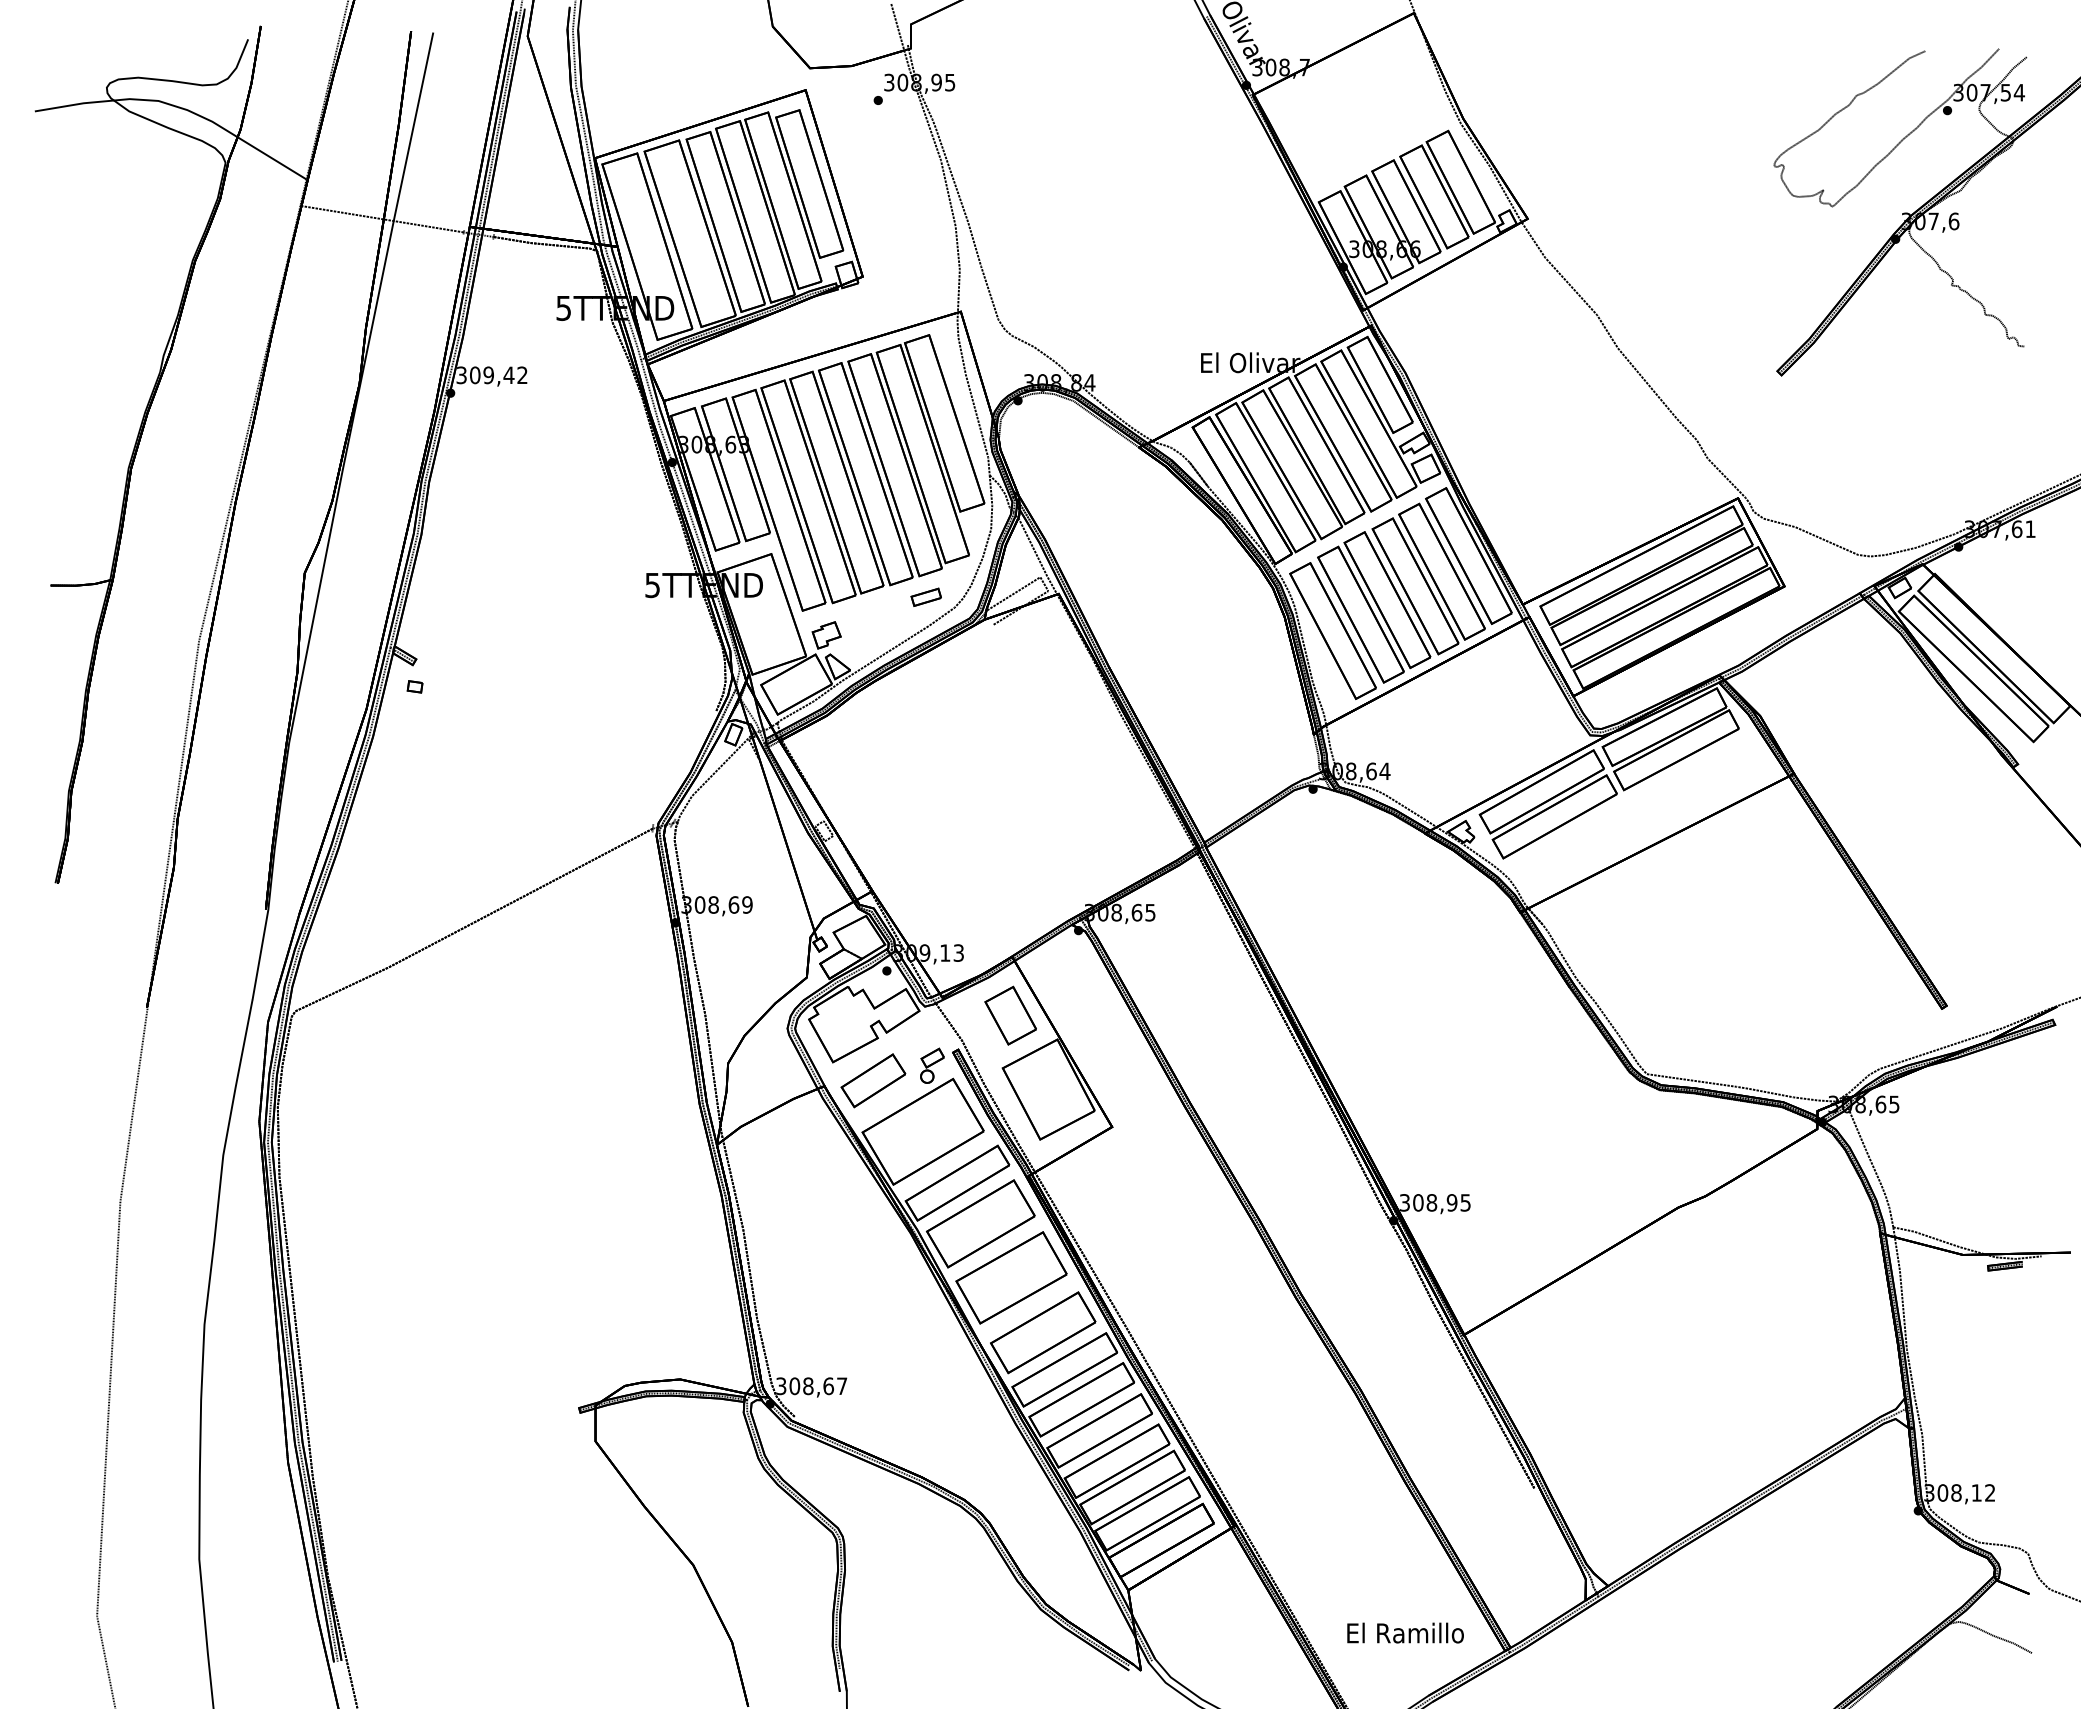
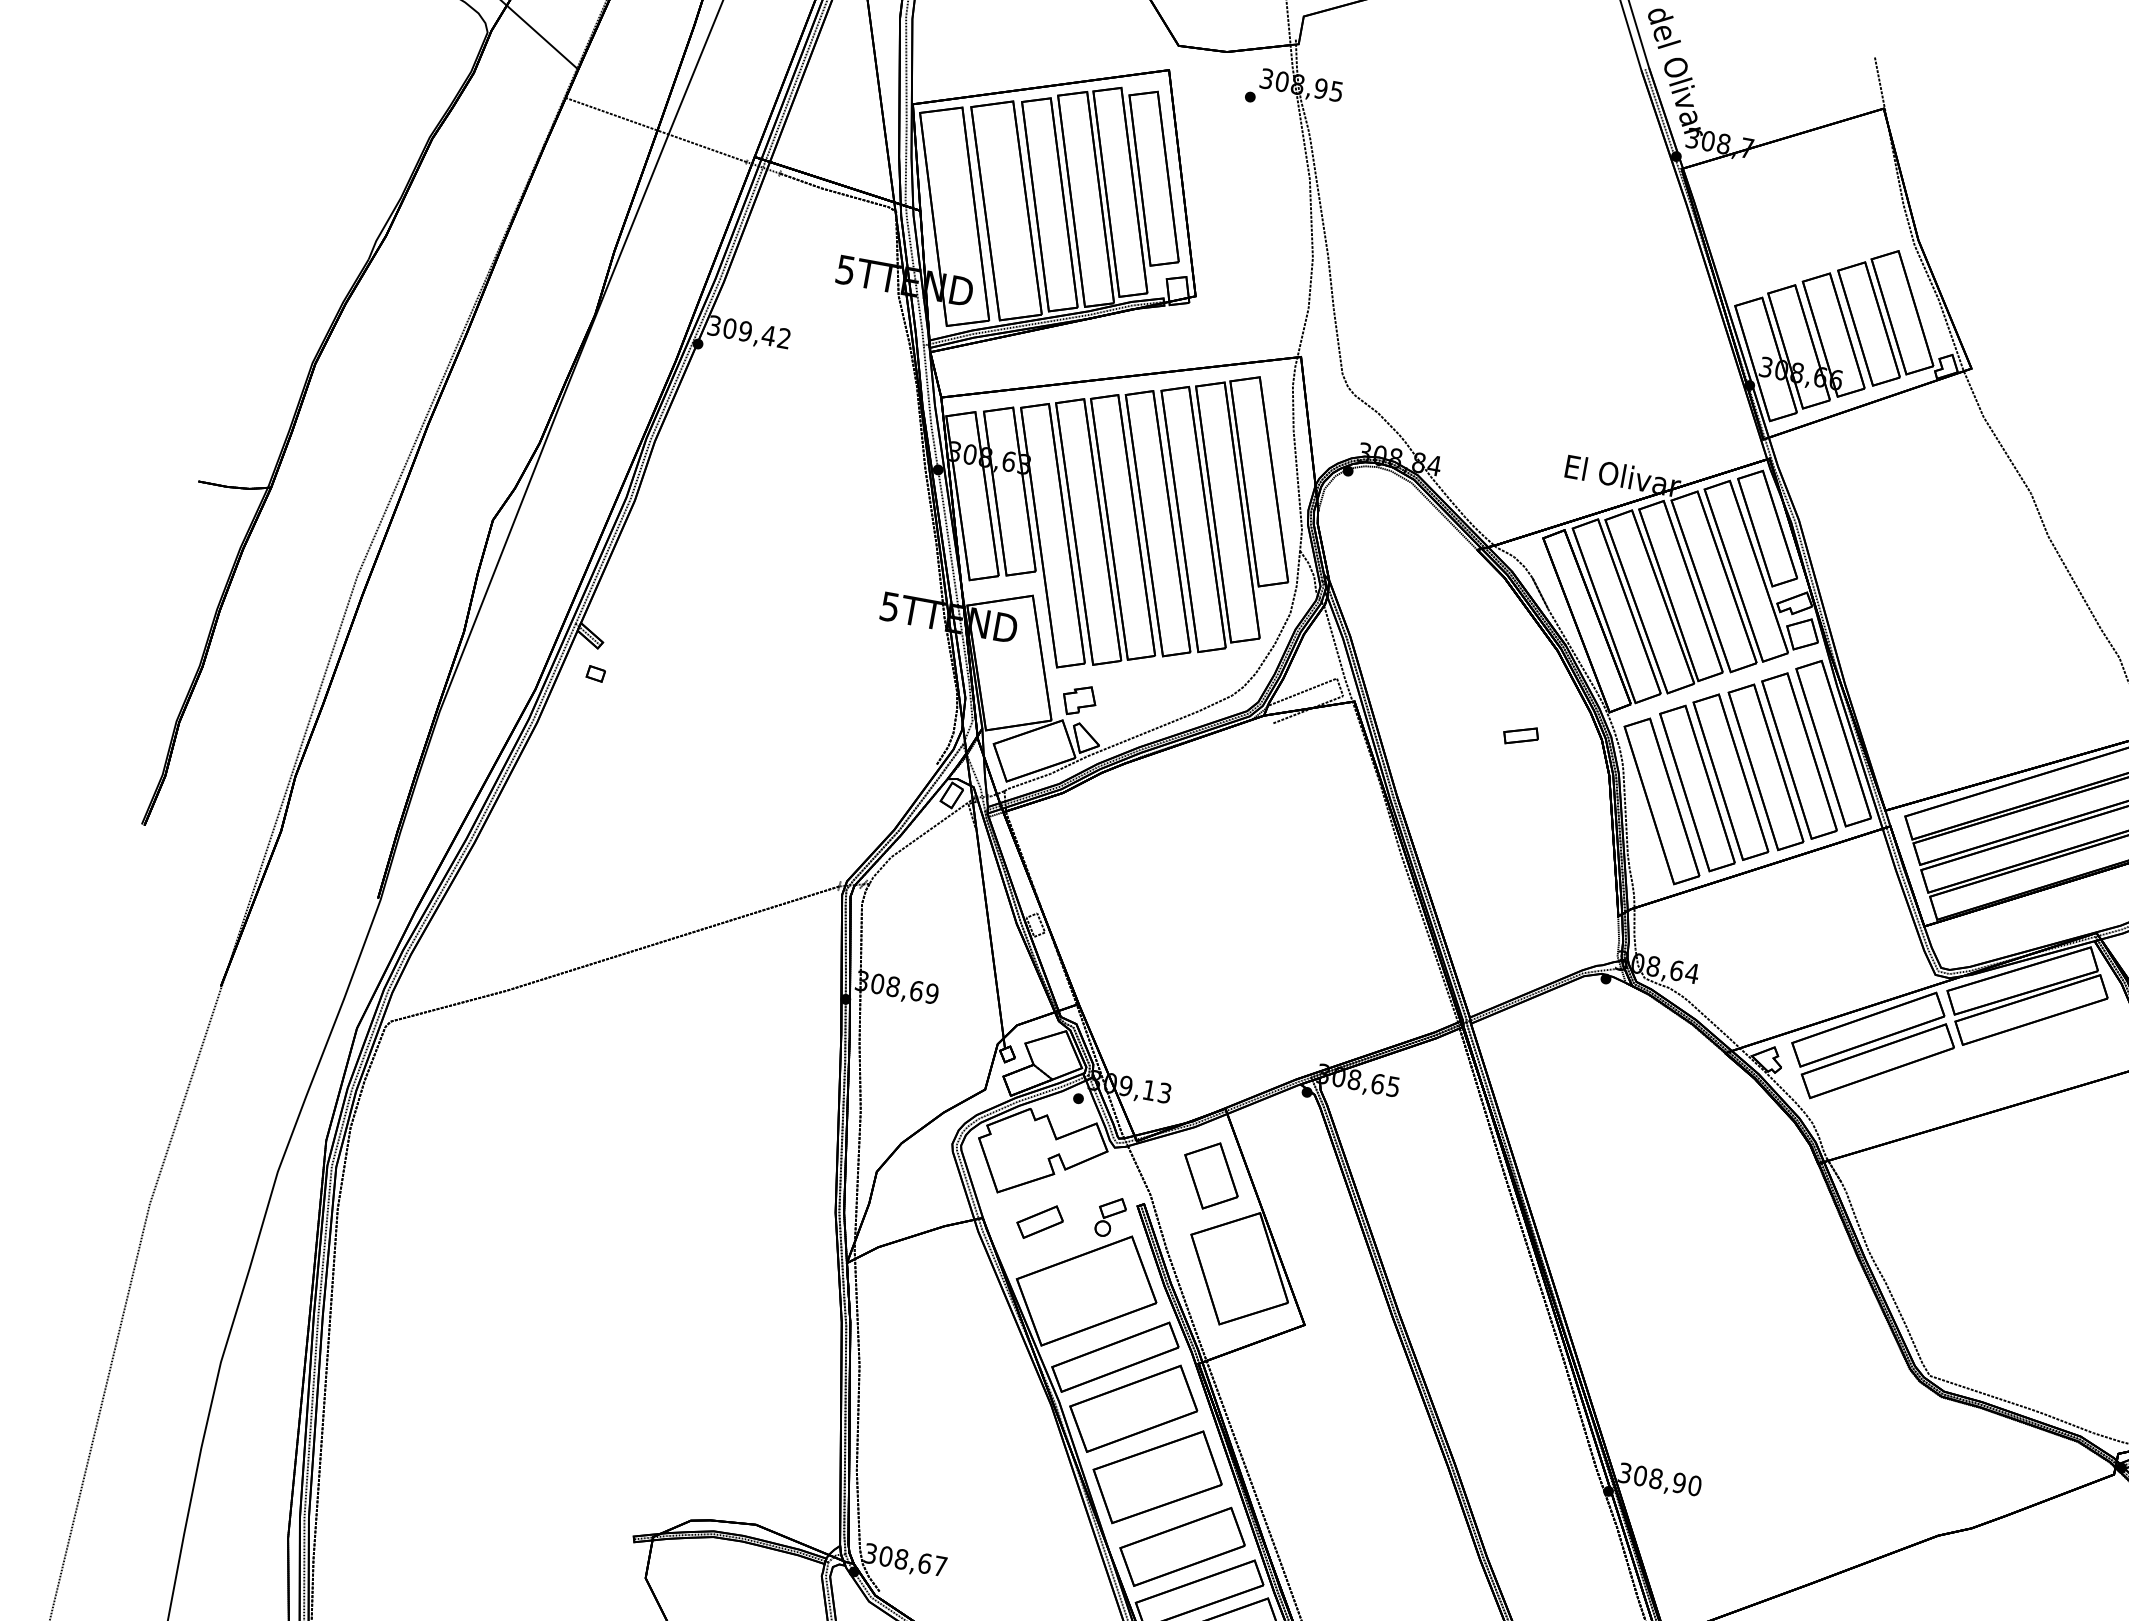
part: (925, 596) -> (1520, 734), moved
part: (873, 1080) -> (1040, 1221), size x0.6
text: (1465, 1202) -> (1694, 1485), 308,95 -> 308,90

